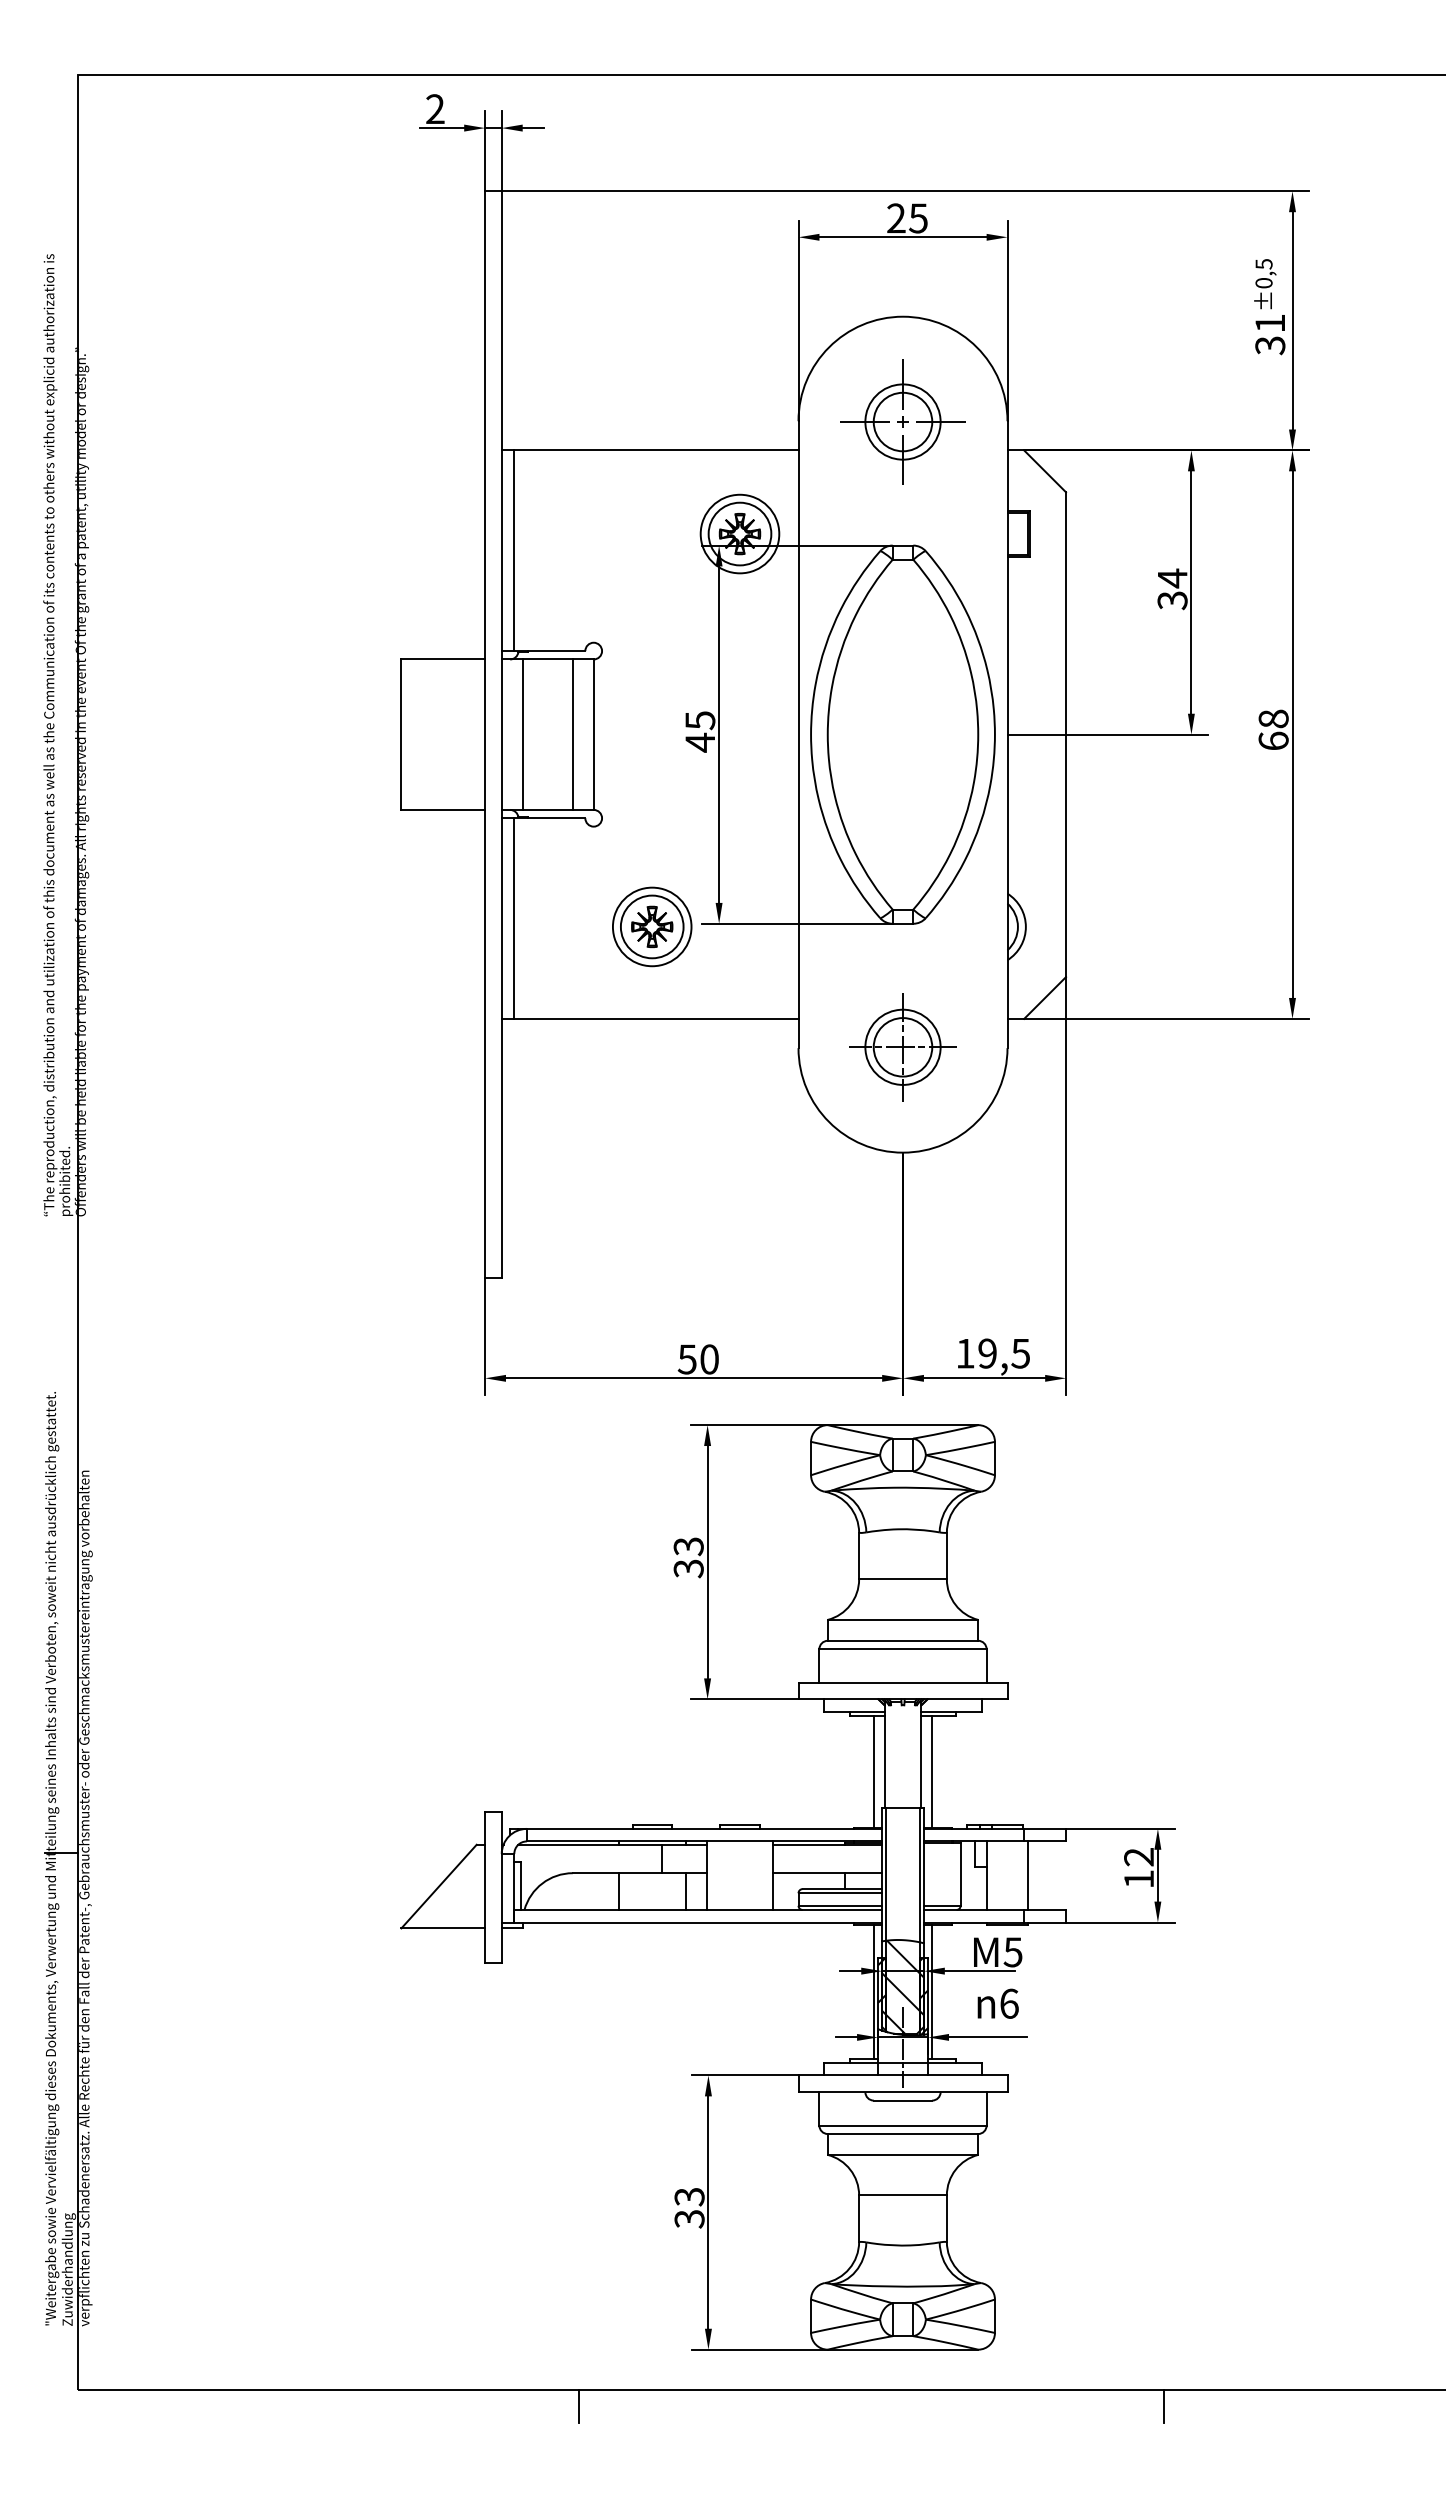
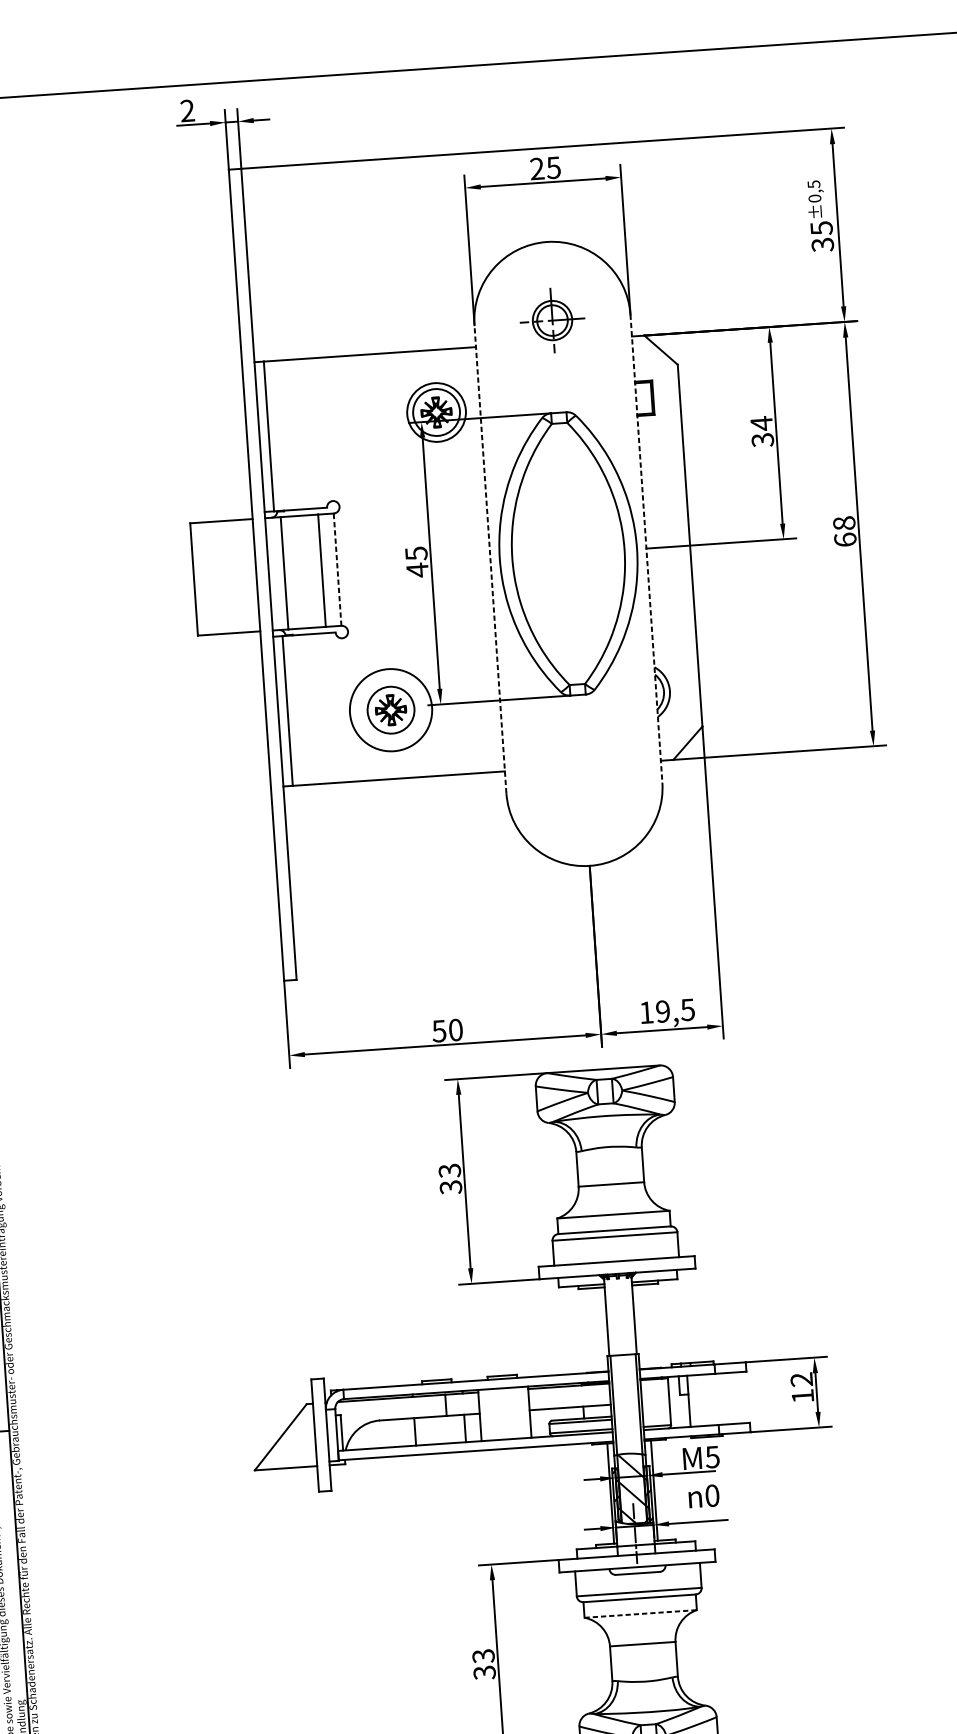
text: (1270, 323) -> (821, 228), 31 -> 35
part: (902, 421) -> (552, 320), size x0.7
line: (593, 734) -> (337, 569), solid -> dashed
line: (798, 734) -> (490, 559), solid -> dashed
line: (1007, 735) -> (646, 549), solid -> dashed
circle: (651, 926) -> (390, 709), size x1.4
part: (902, 1047) -> (583, 787), removed
line: (873, 1772) -> (599, 1330), removed
line: (932, 1772) -> (643, 1327), removed
line: (1028, 1875) -> (720, 1399), removed
text: (1009, 2003) -> (712, 1495), 6 -> 0
line: (903, 2154) -> (641, 1613), solid -> dashed

